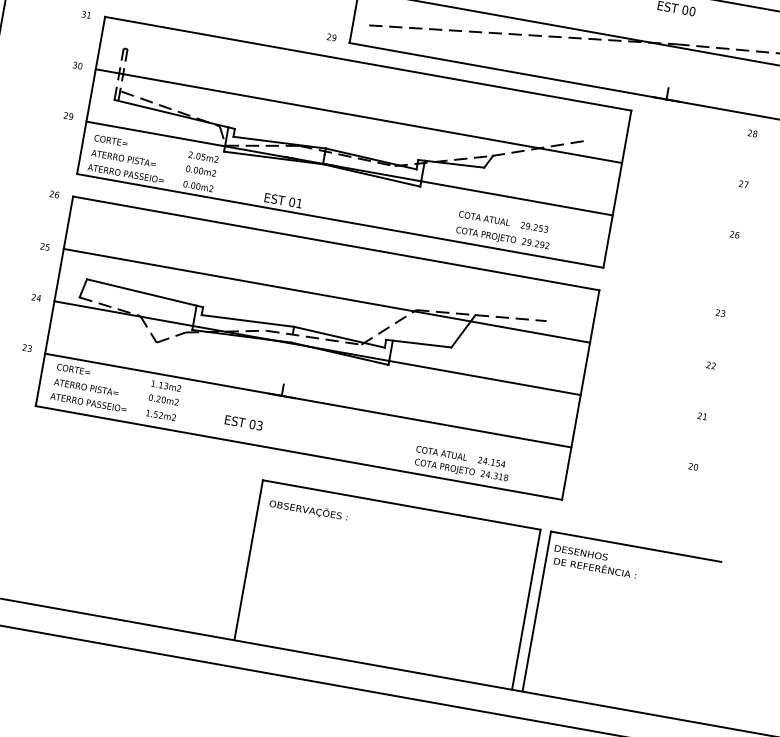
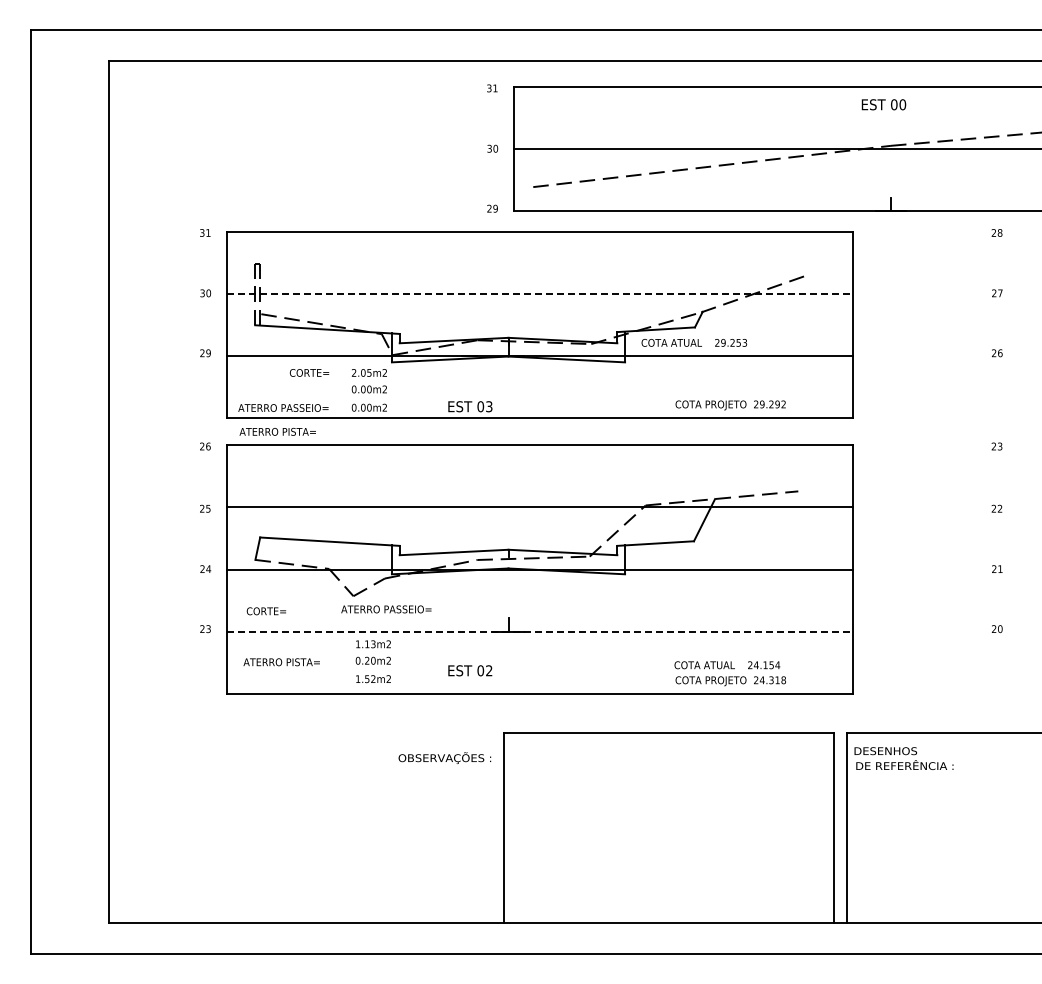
line: (358, 115) -> (539, 293), solid -> dashed
text: (111, 140) -> (309, 372), moved
text: (123, 158) -> (277, 431), moved
text: (299, 203) -> (489, 406), 01 -> 03
text: (503, 221) -> (694, 342), moved
text: (72, 369) -> (265, 611), moved
line: (307, 400) -> (539, 631), solid -> dashed
text: (88, 402) -> (386, 609), moved
text: (259, 426) -> (489, 671), 03 -> 02
text: (308, 509) -> (444, 757), moved

